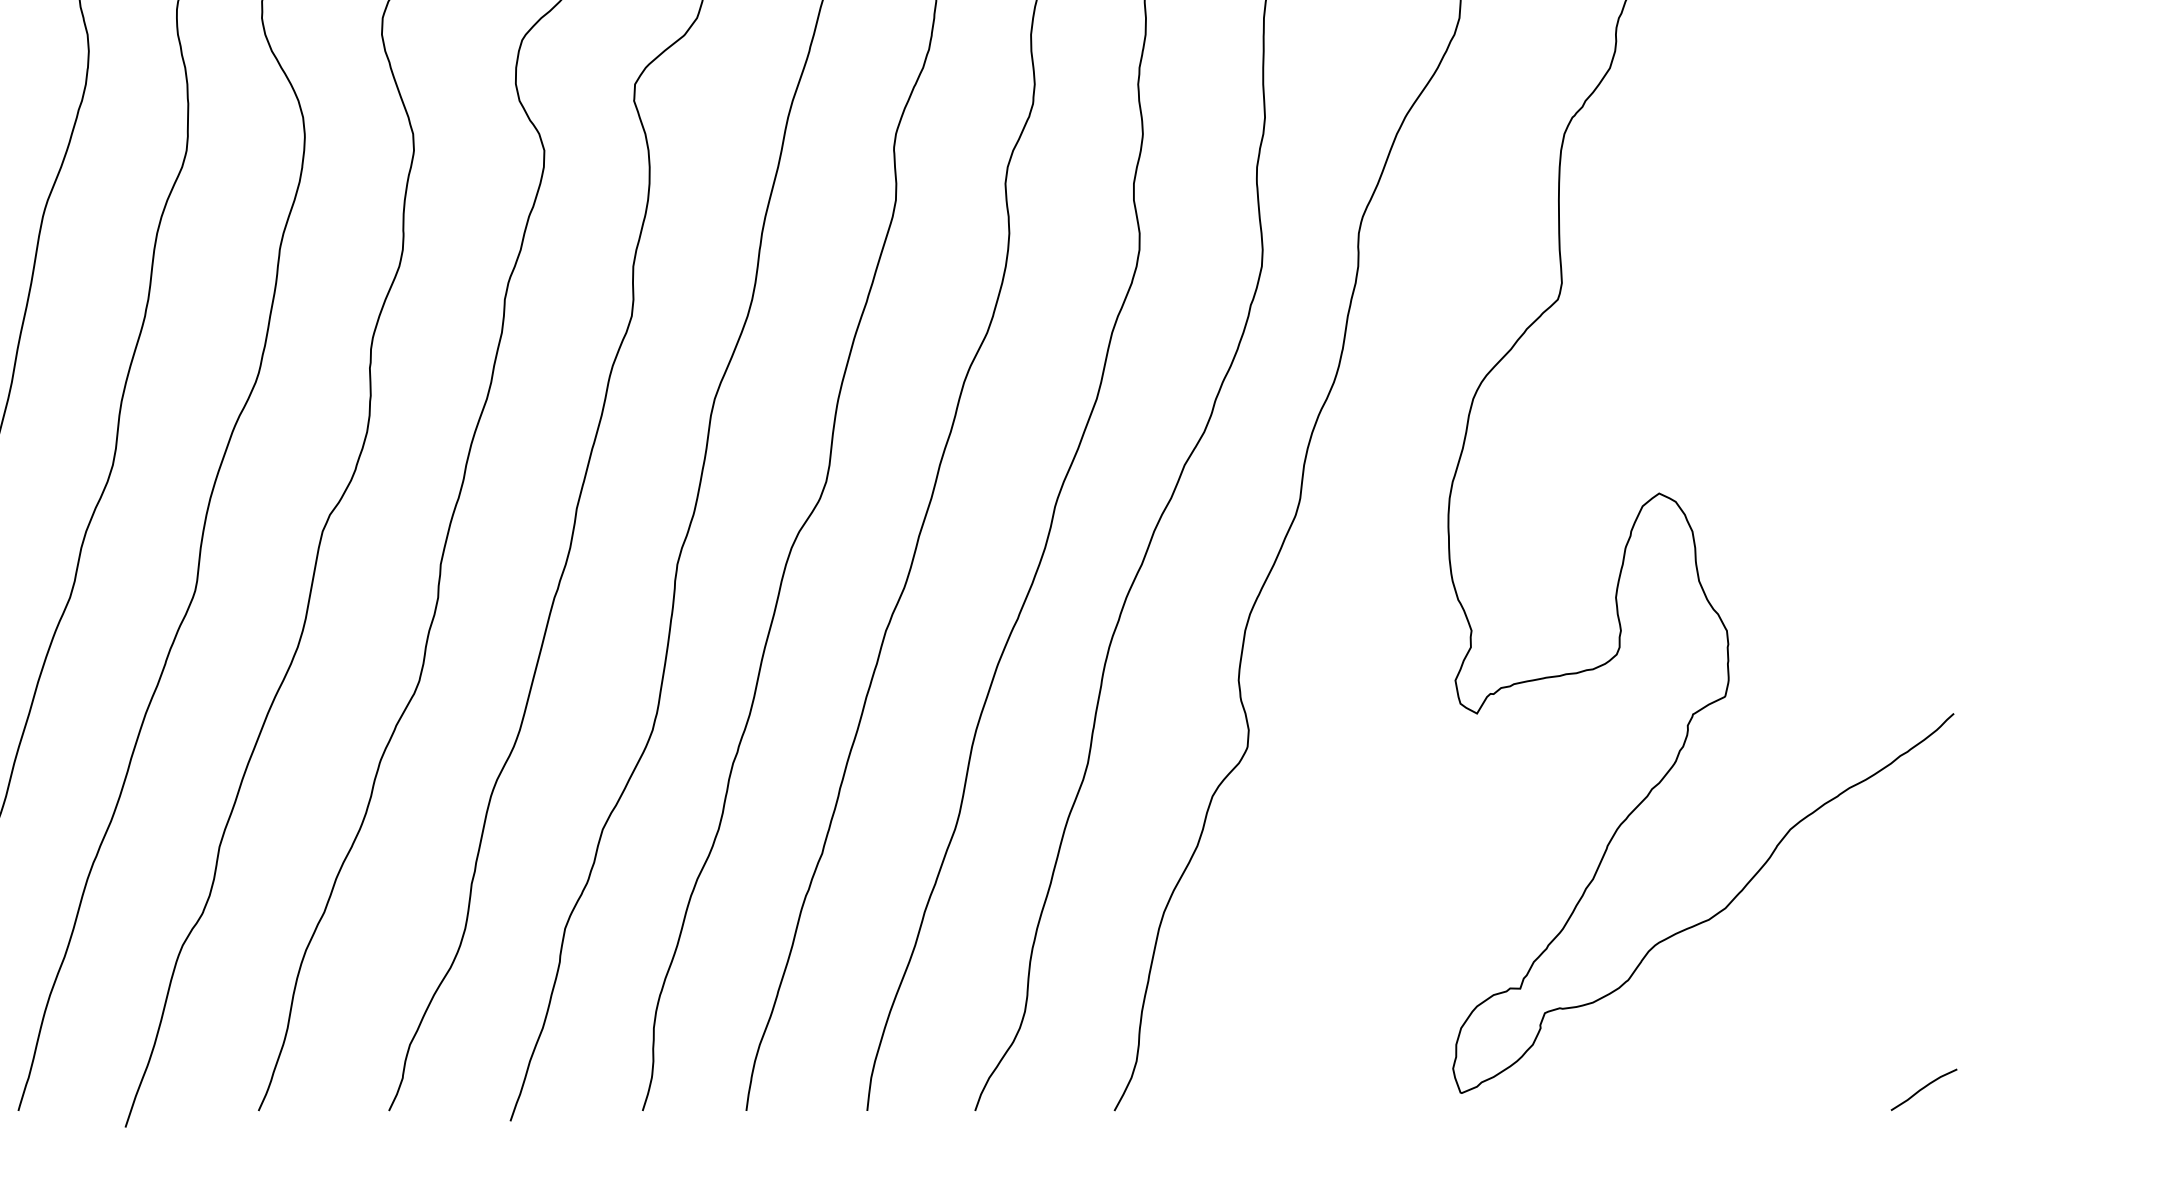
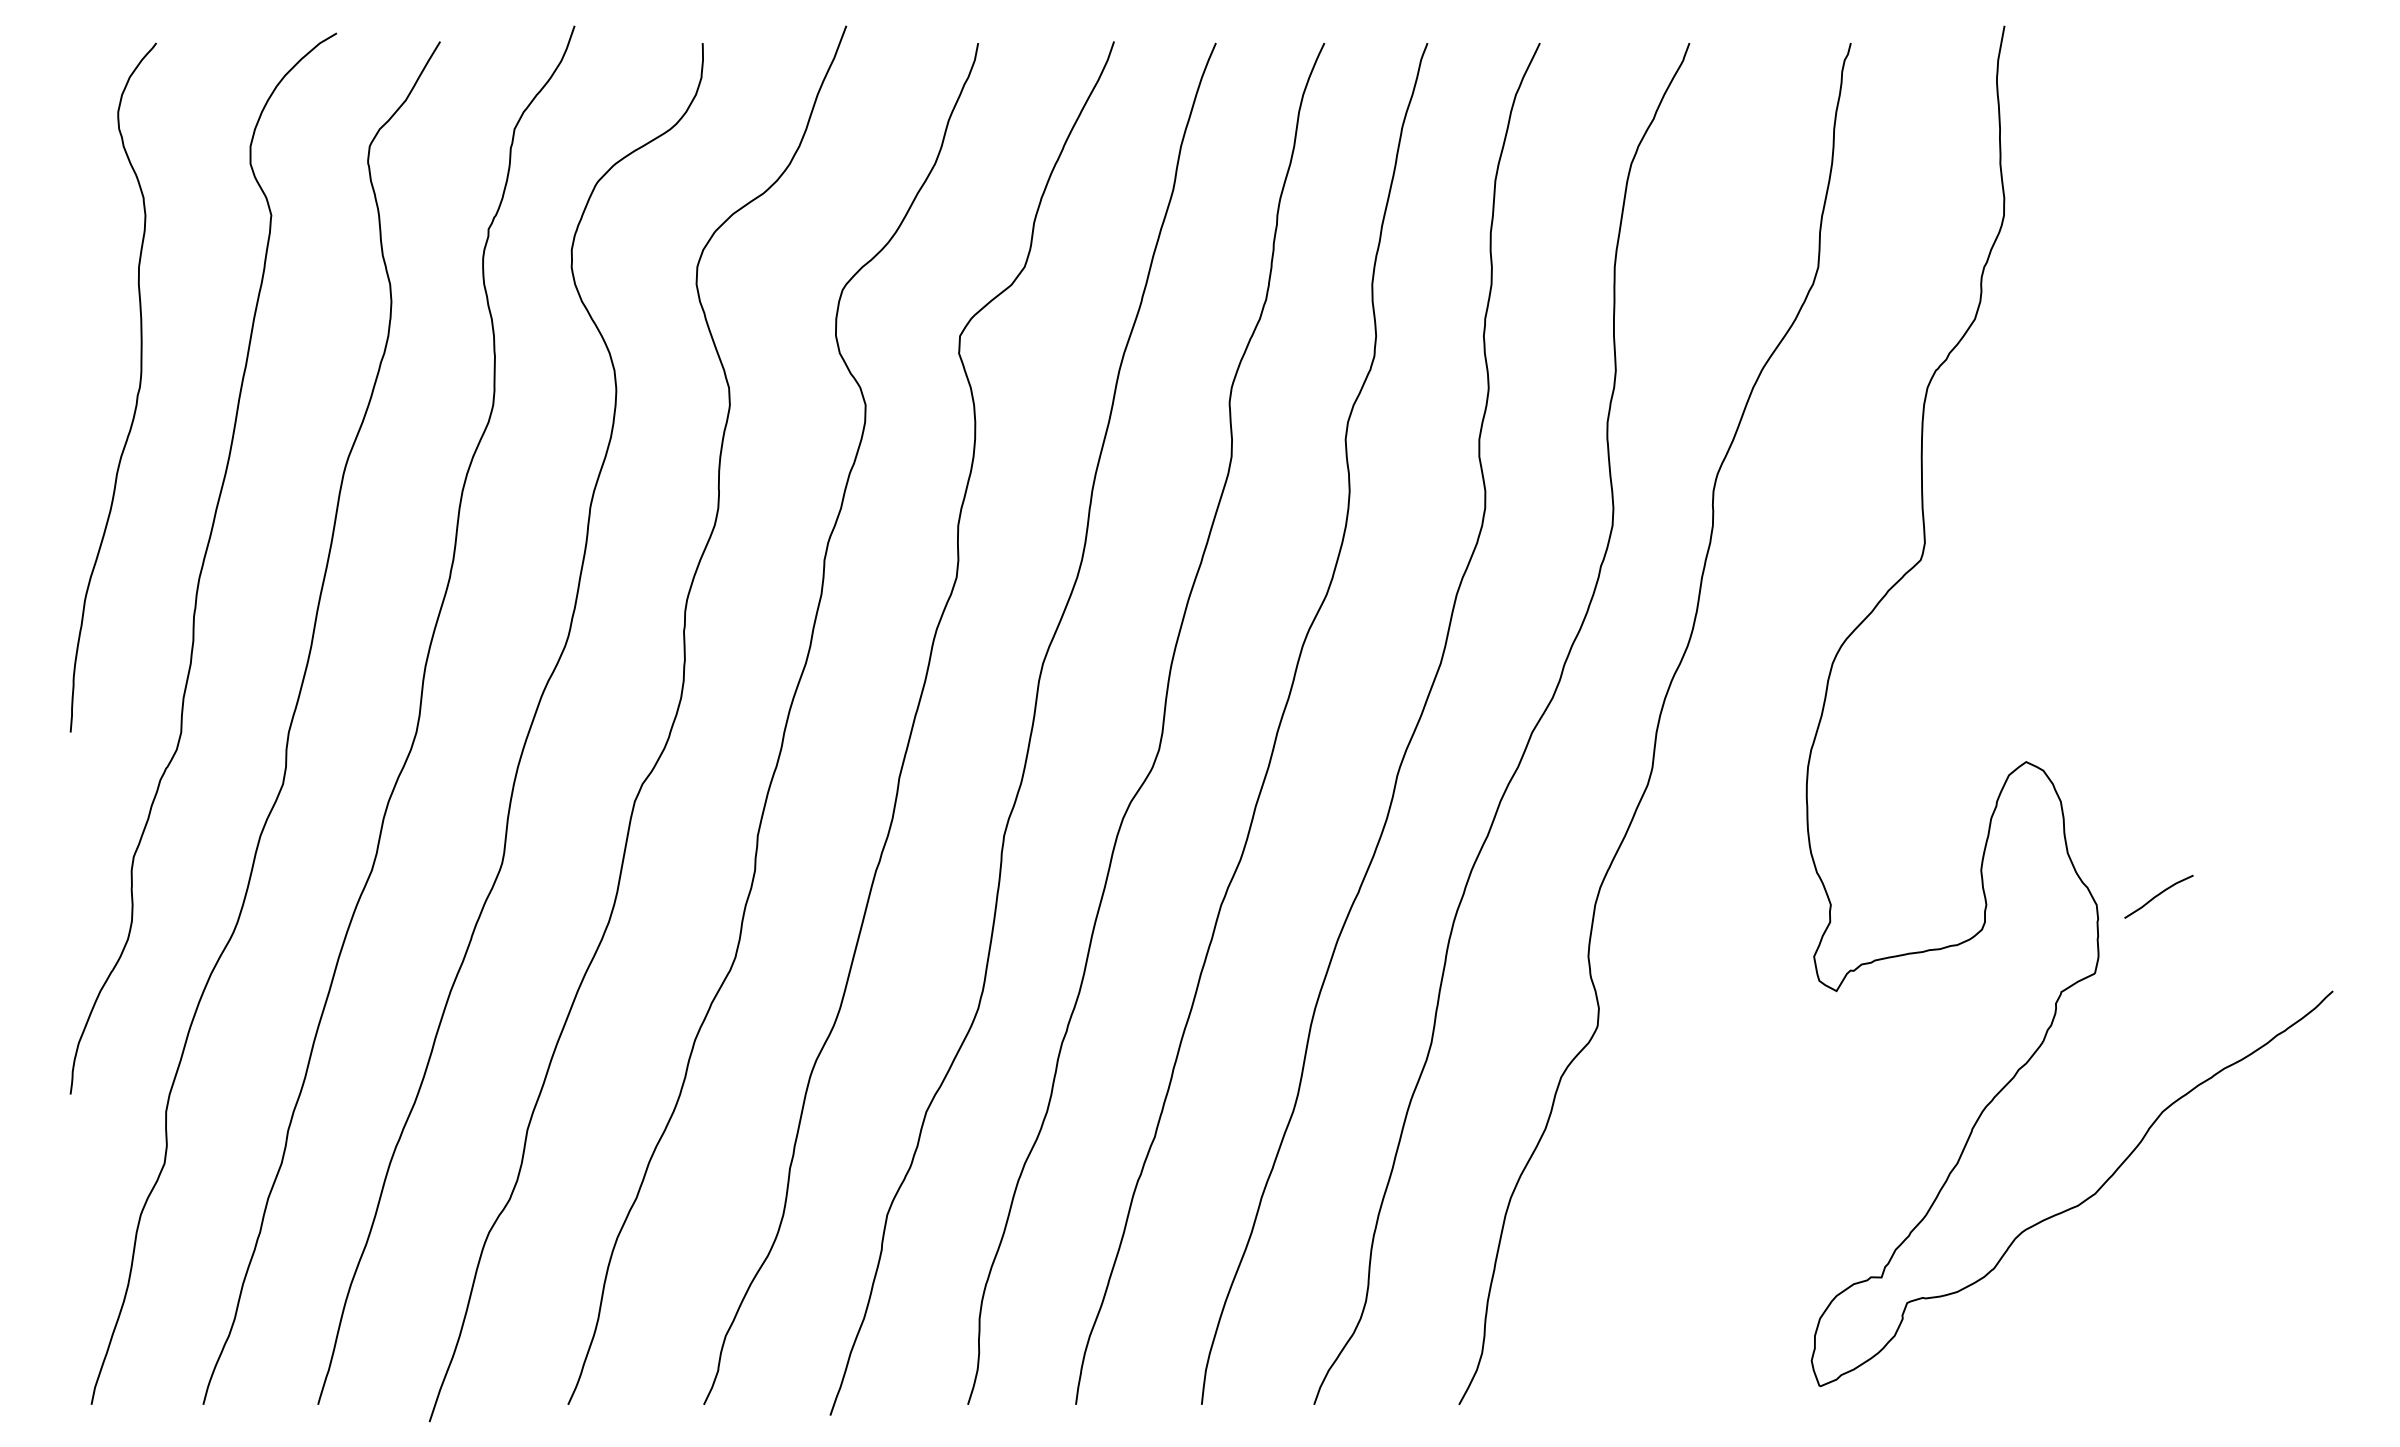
curve: (1923, 1088) -> (2158, 895), moved

